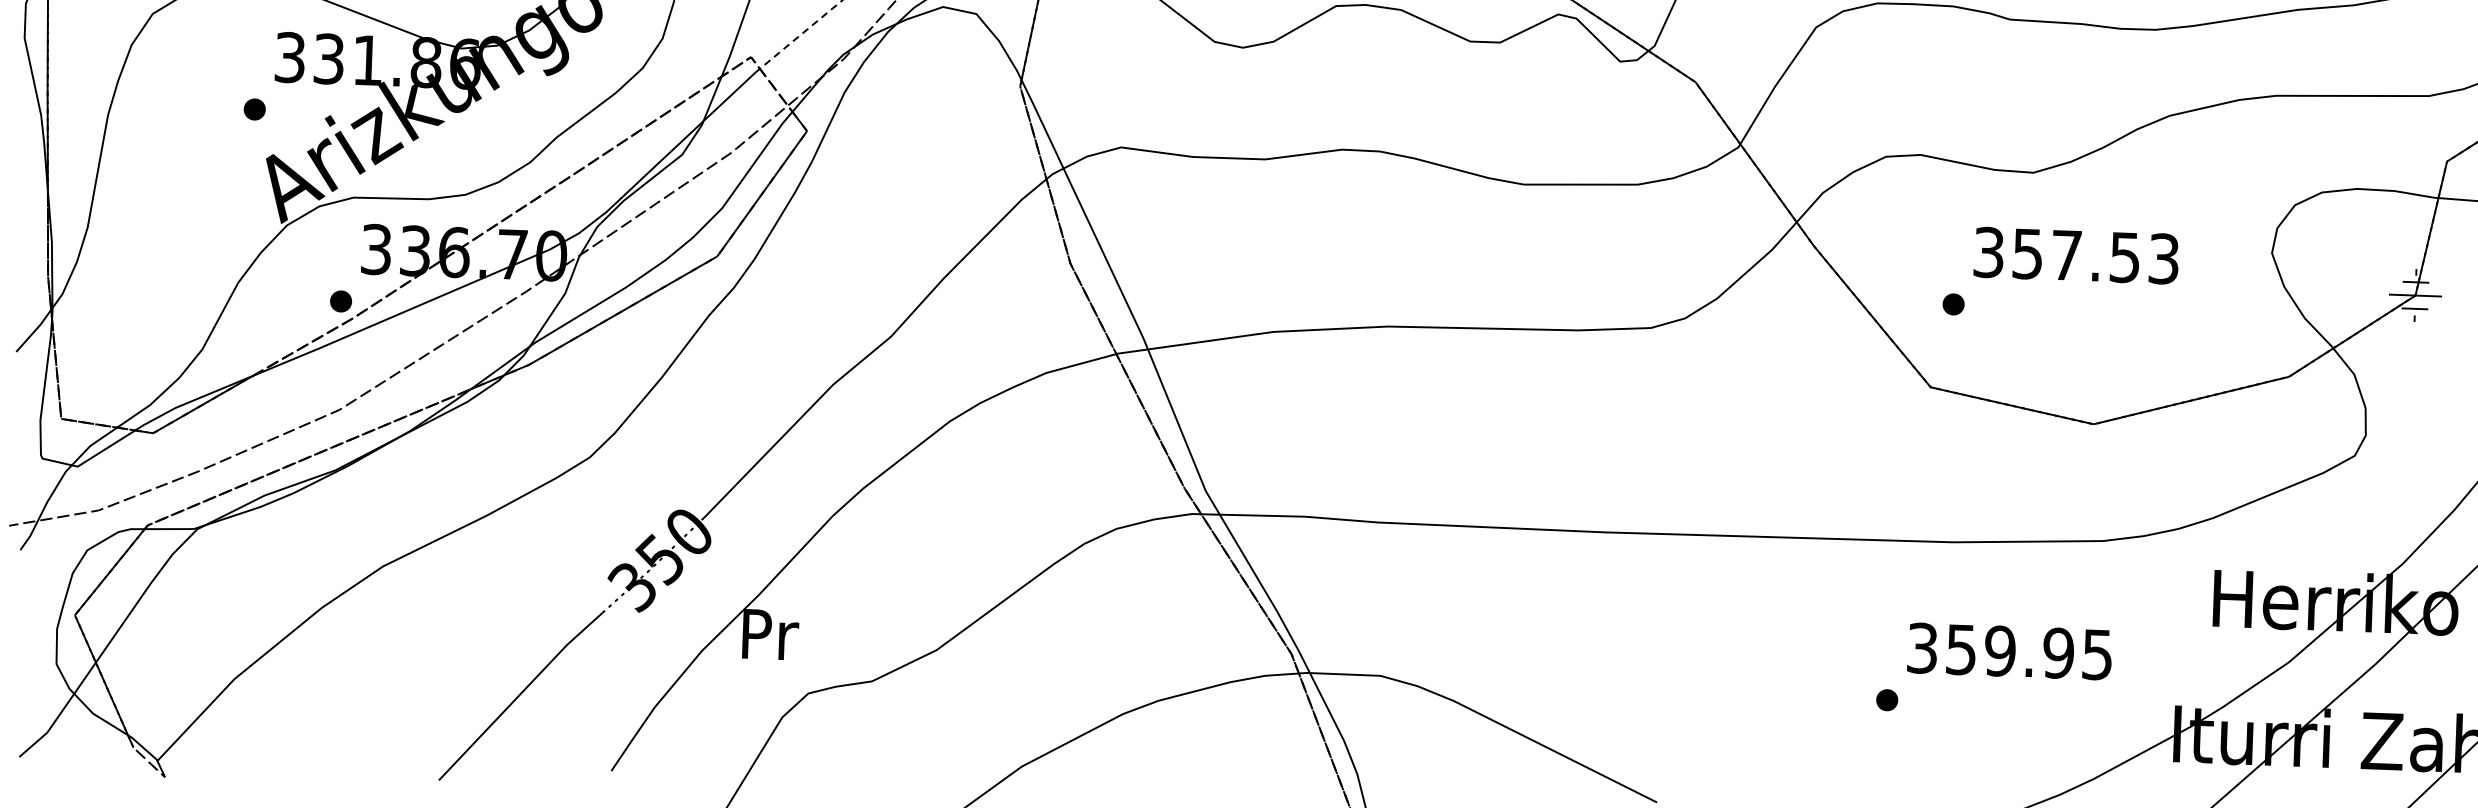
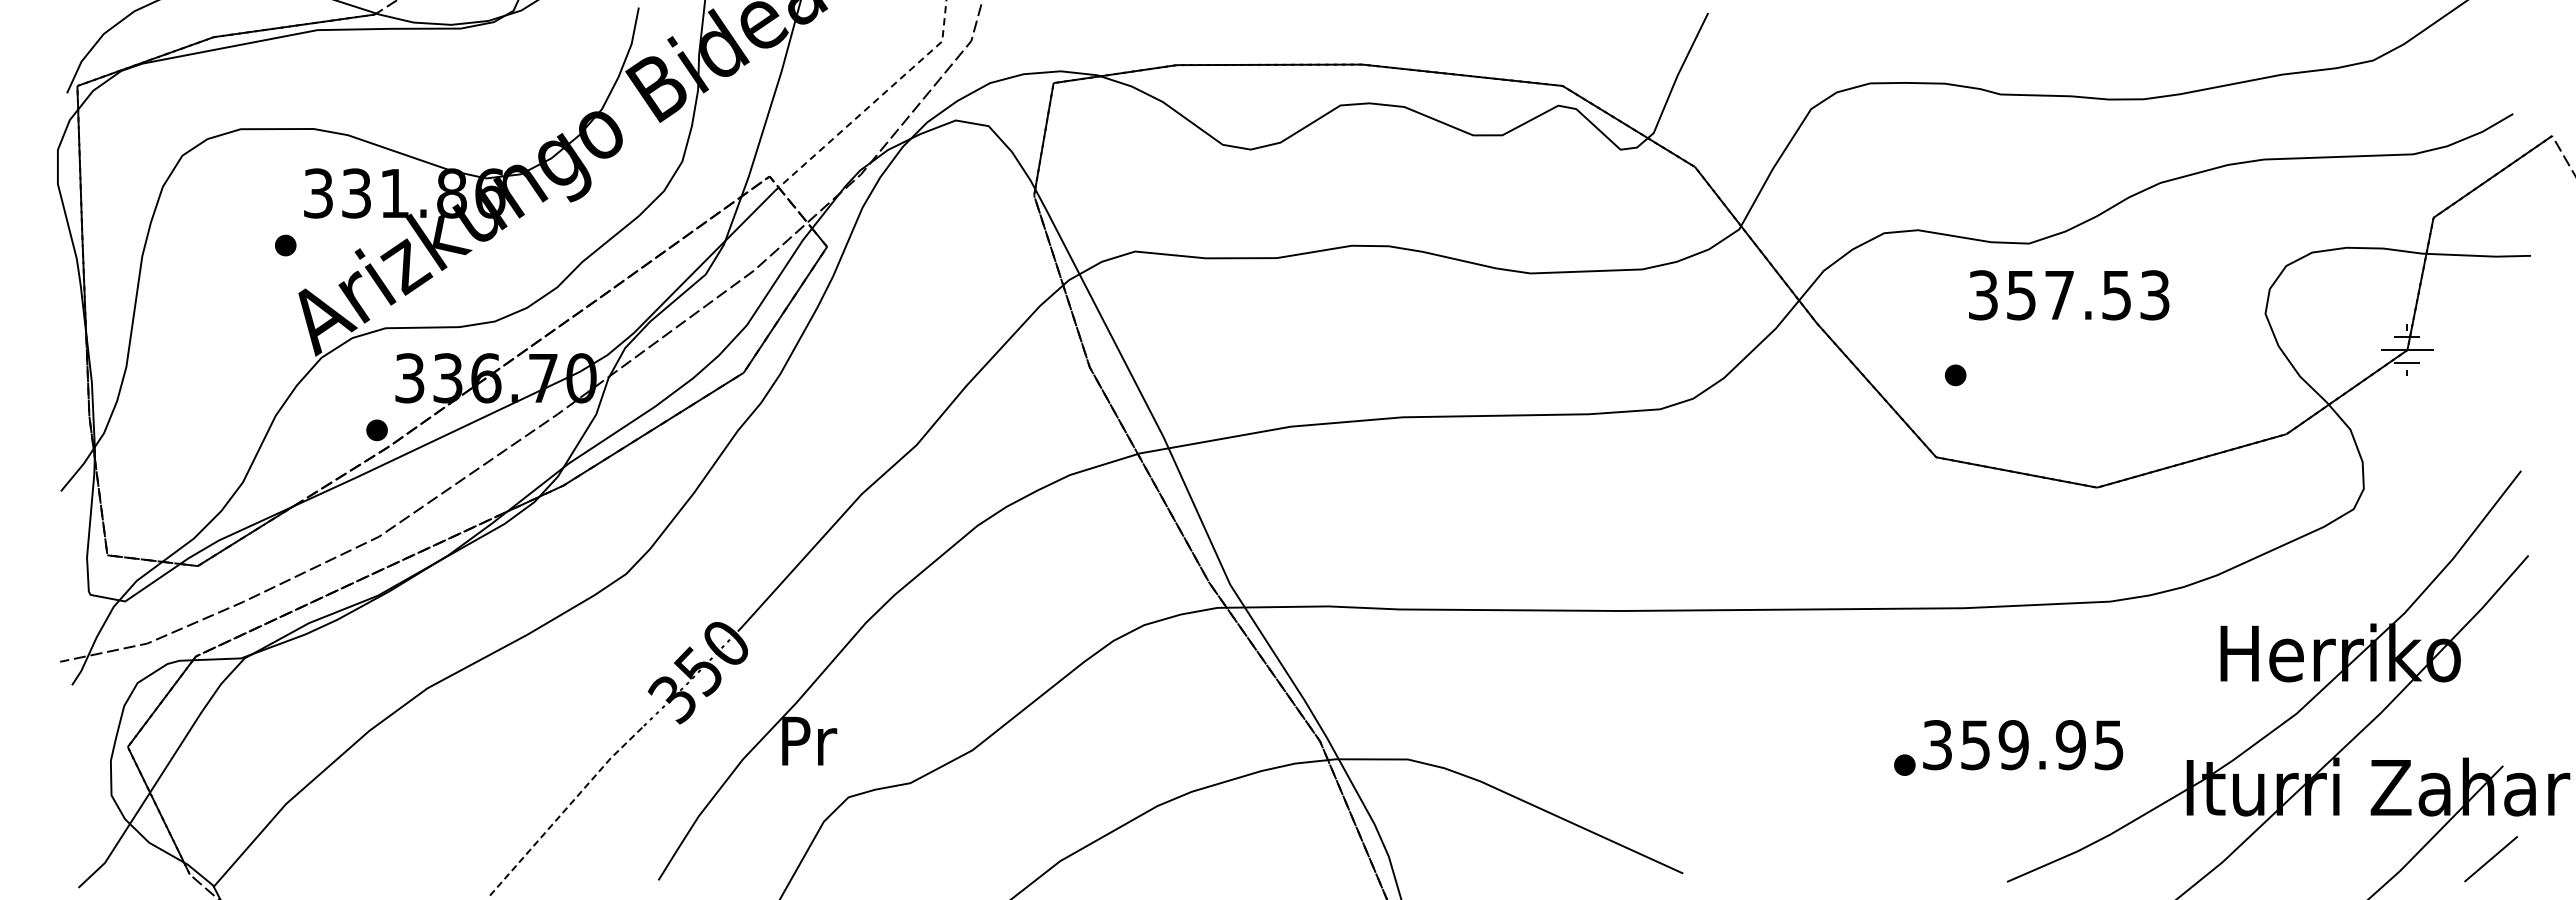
text: (2076, 255) -> (2069, 295), moved
text: (2010, 651) -> (2023, 745), moved
line: (520, 694) -> (566, 808), solid -> dashed

